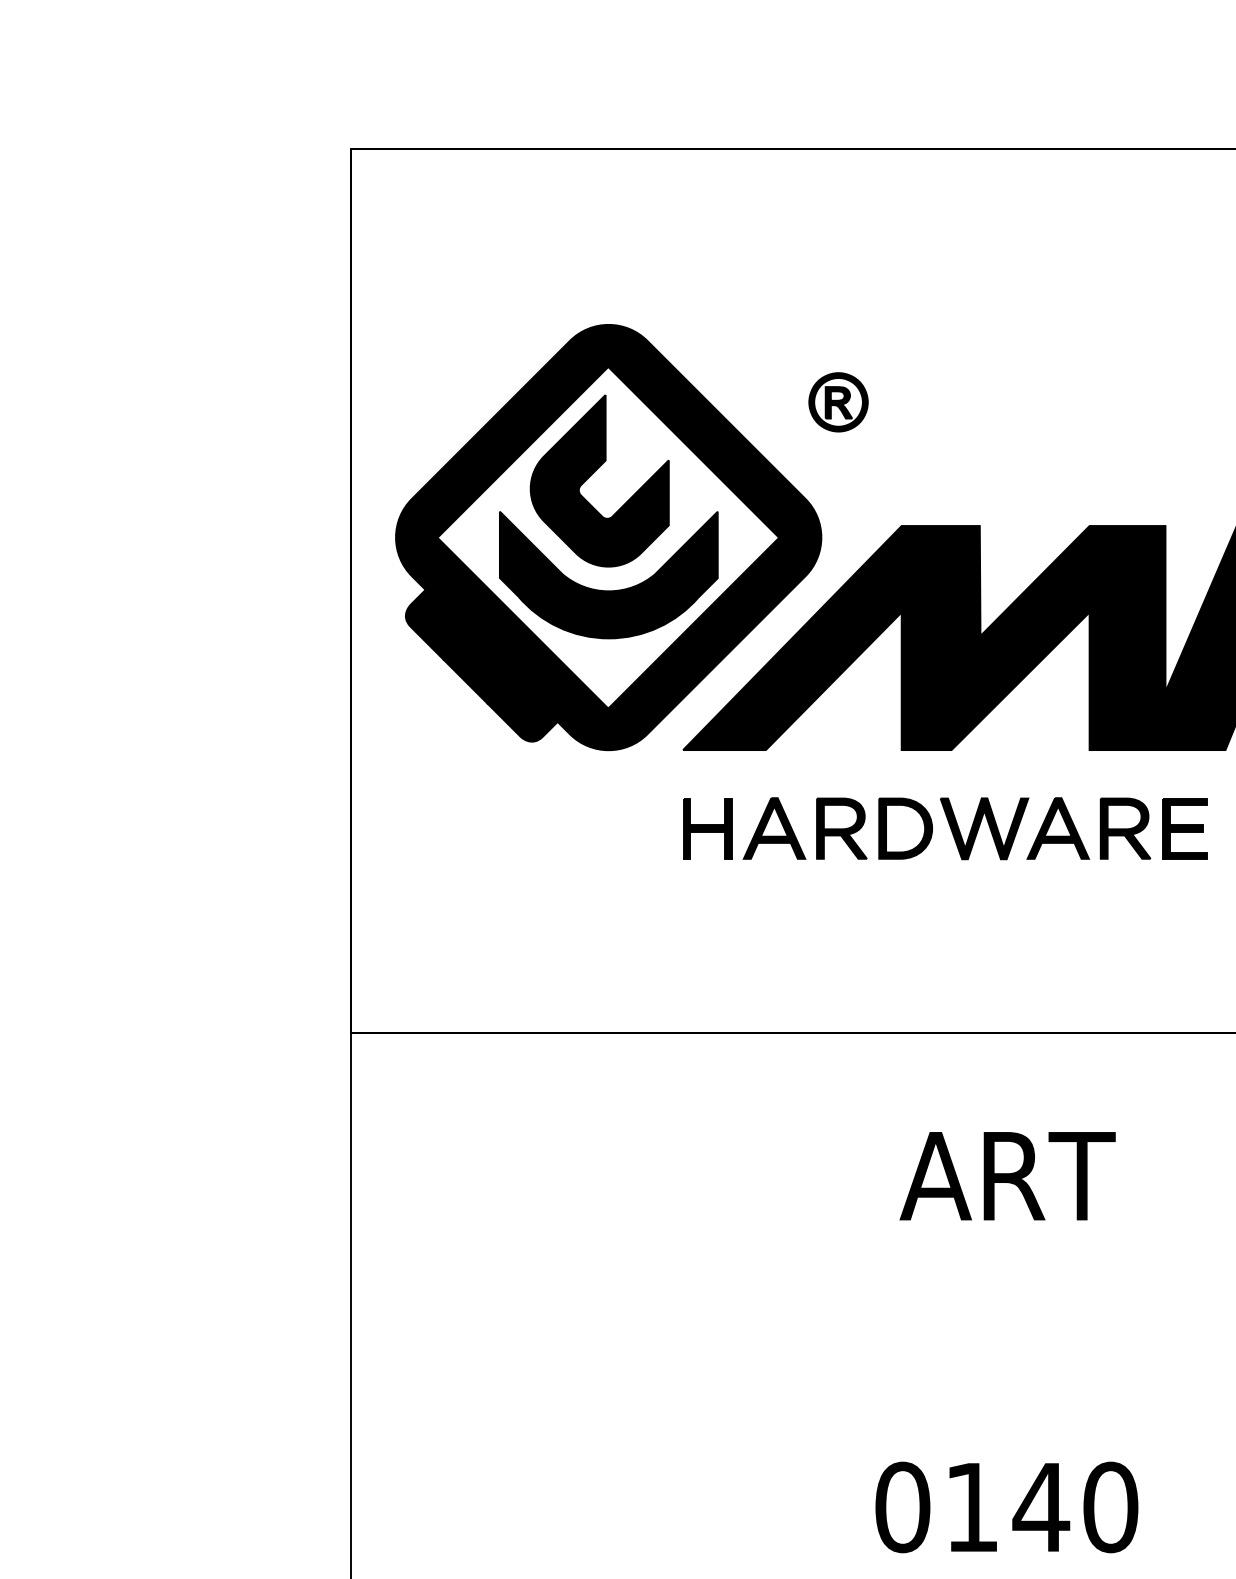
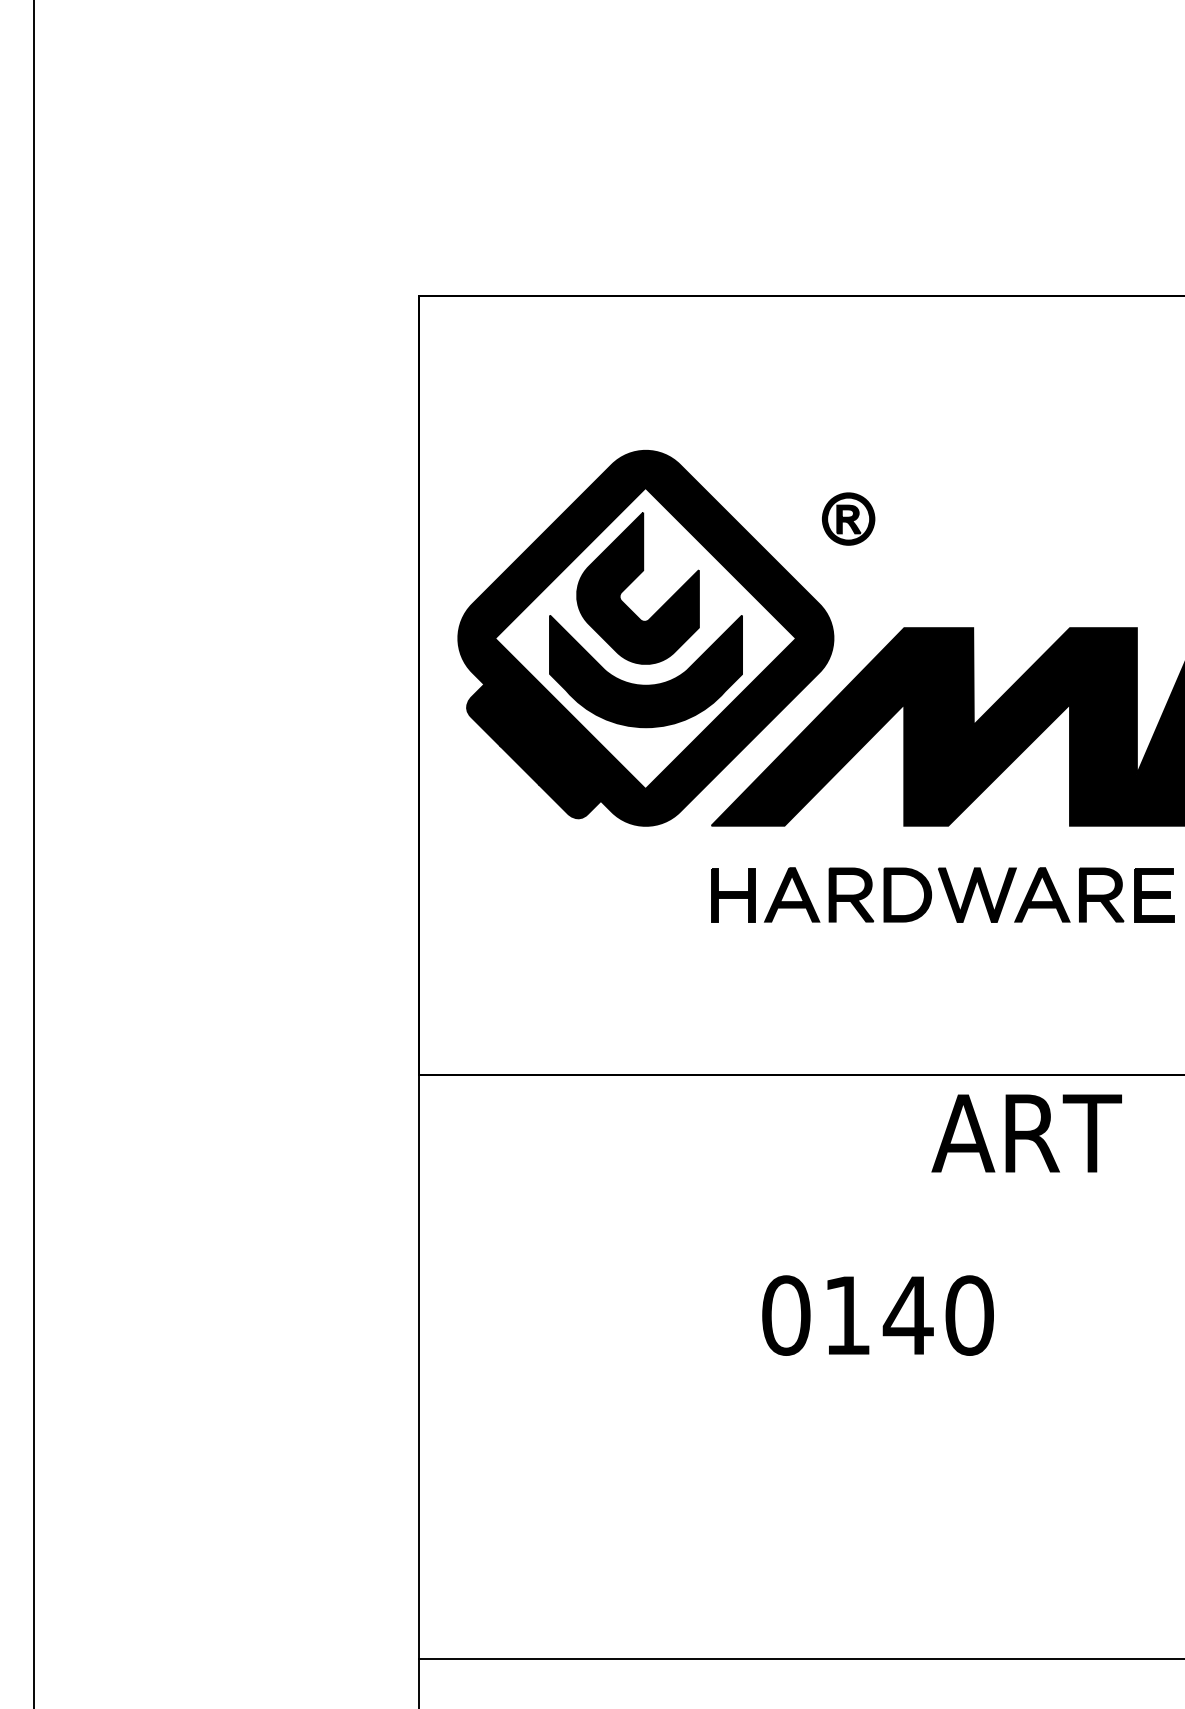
text: (1007, 1176) -> (1026, 1133), moved
text: (1006, 1507) -> (877, 1315), moved

